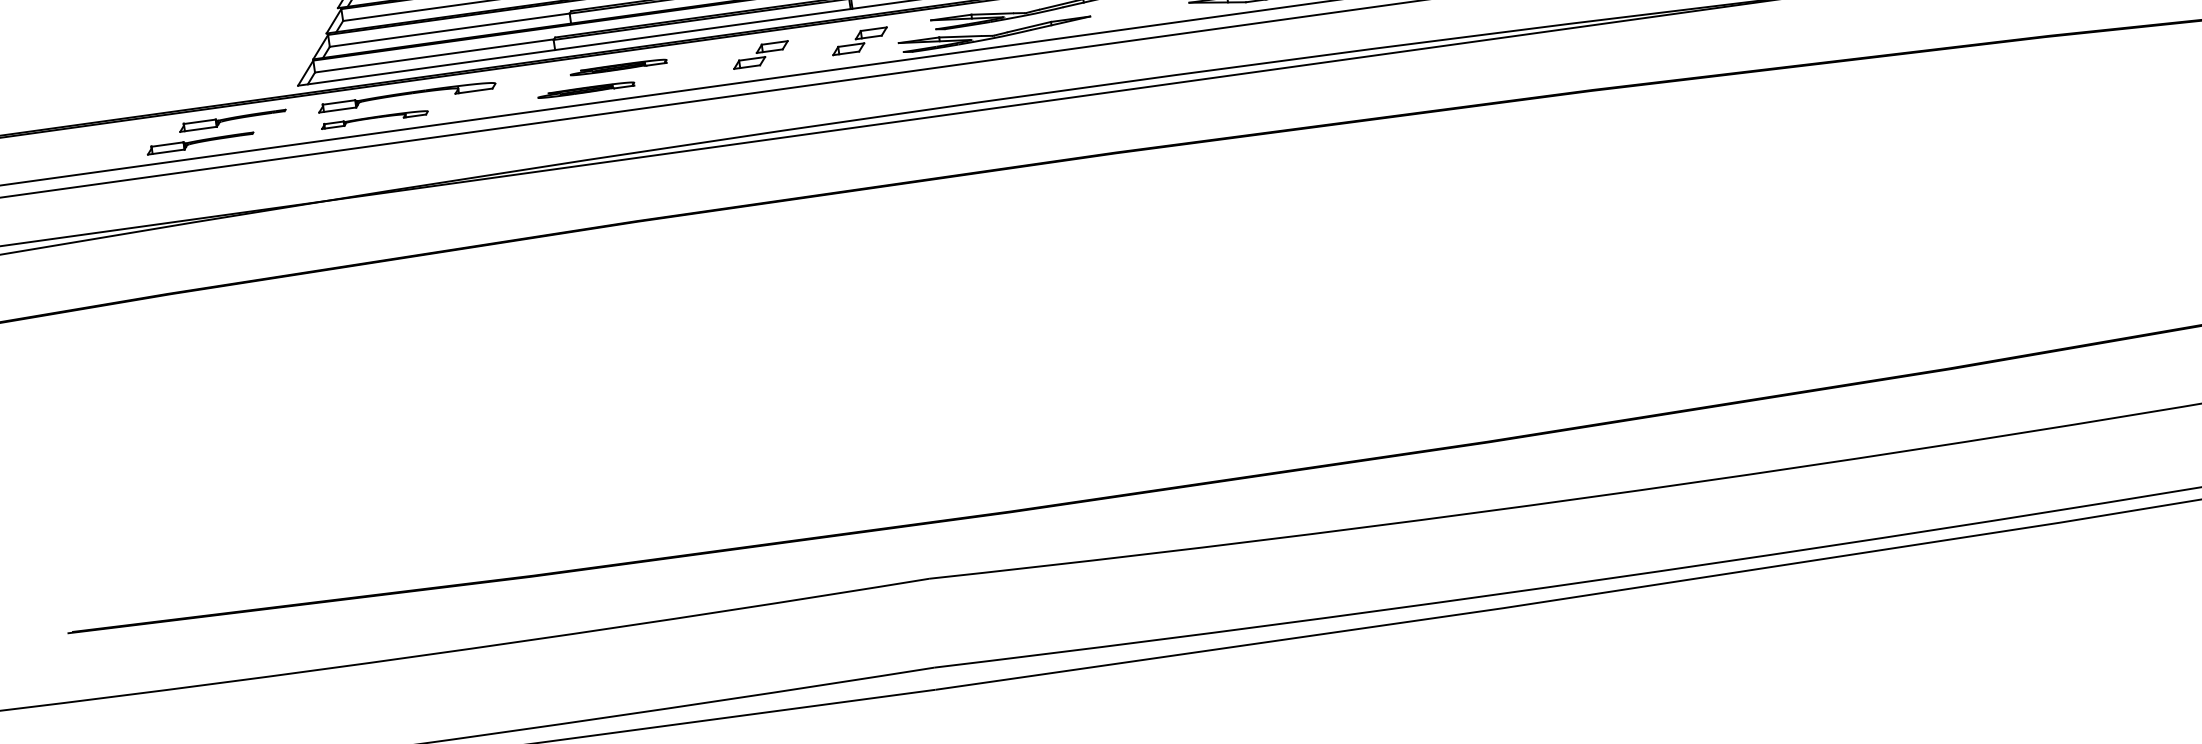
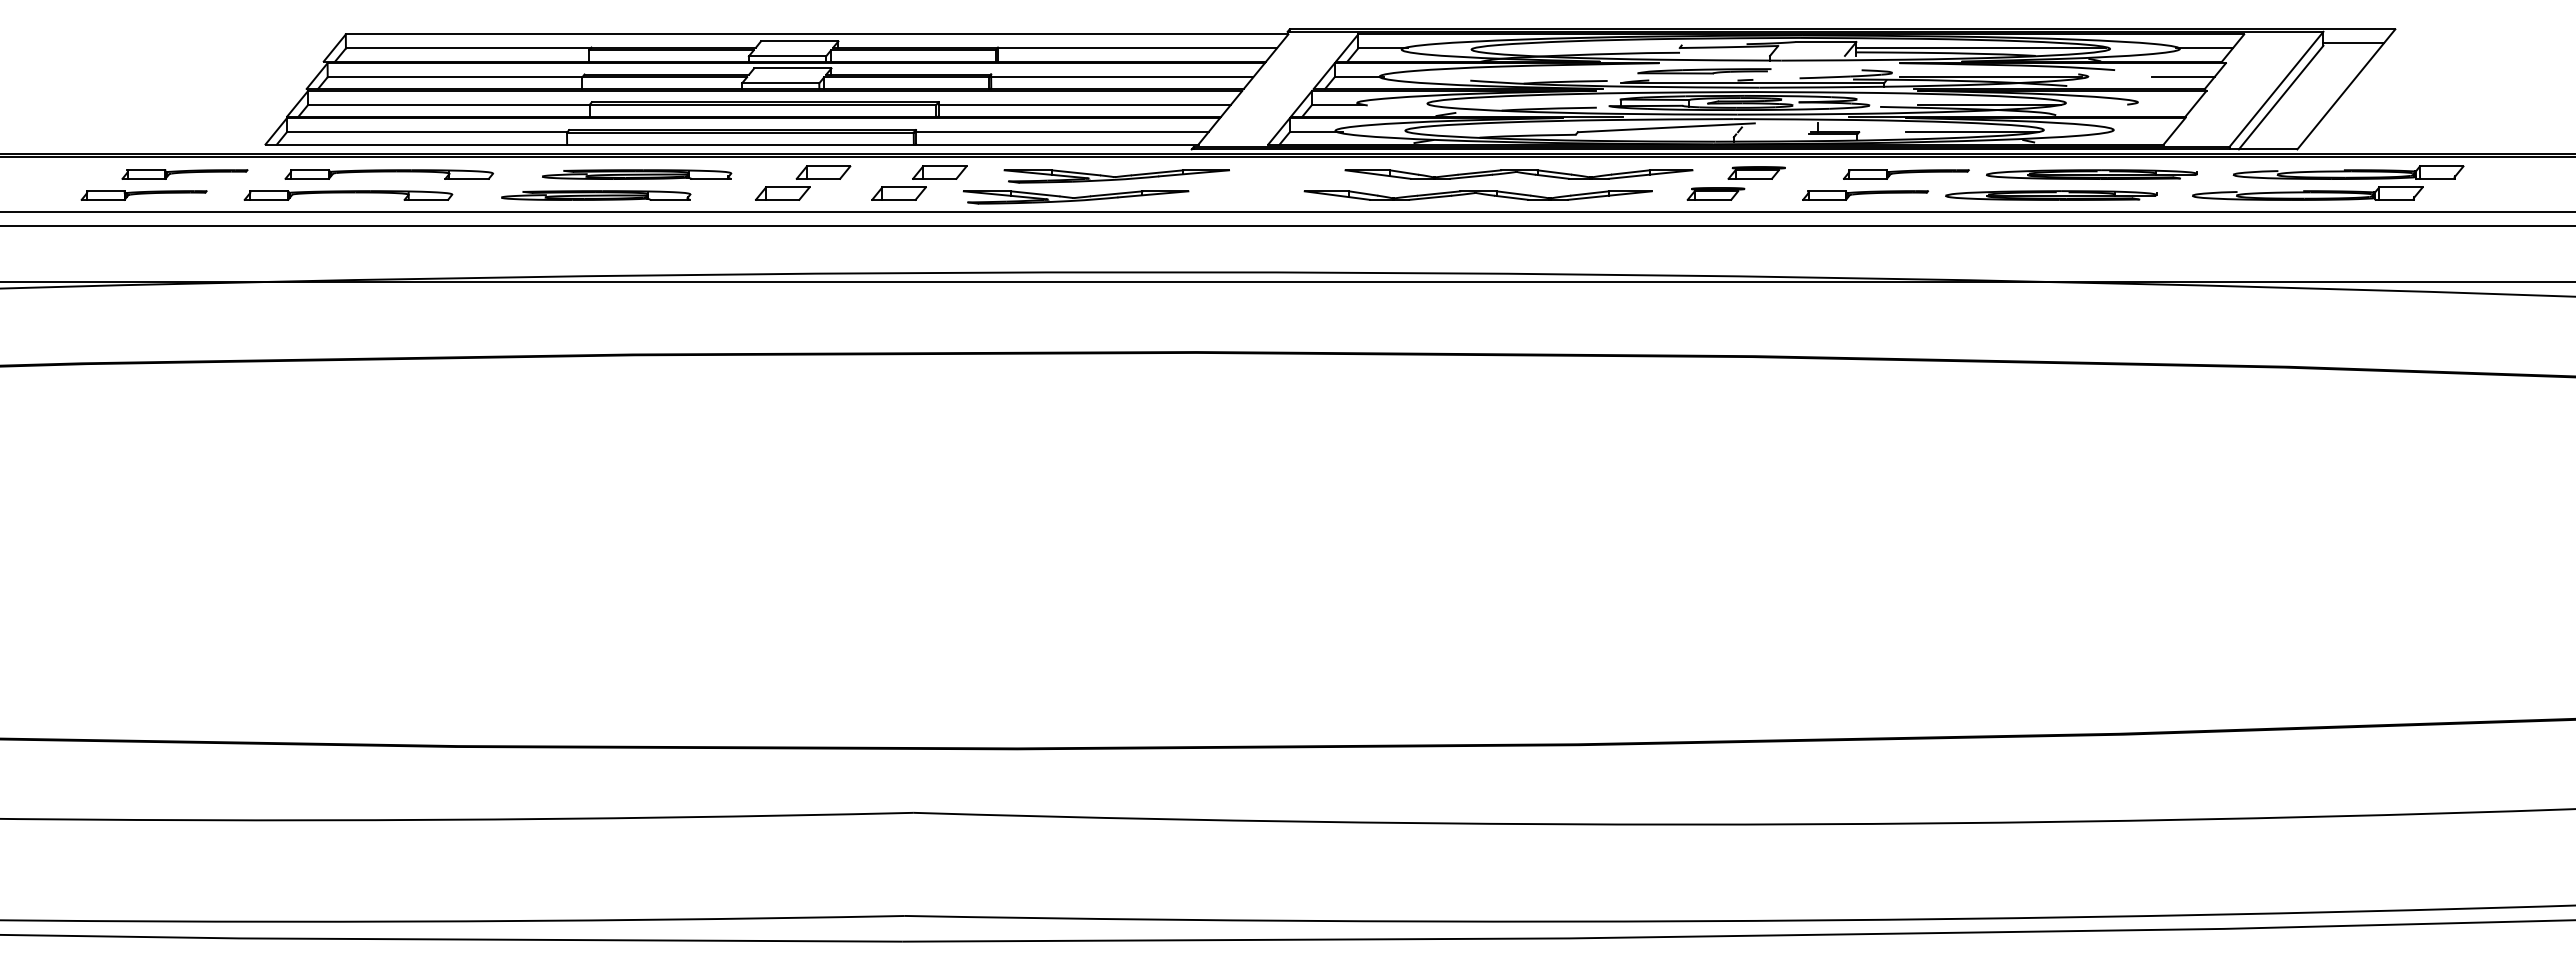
part: (859, 40) -> (919, 182), size x1.43
part: (761, 54) -> (803, 182), size x1.43
part: (618, 67) -> (637, 174), size x1.67
part: (586, 90) -> (596, 195), size x1.67
part: (374, 119) -> (348, 195), size x1.67

